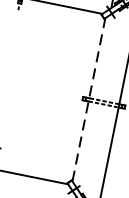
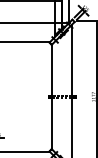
line: (88, 100) -> (52, 97), dashed -> solid

